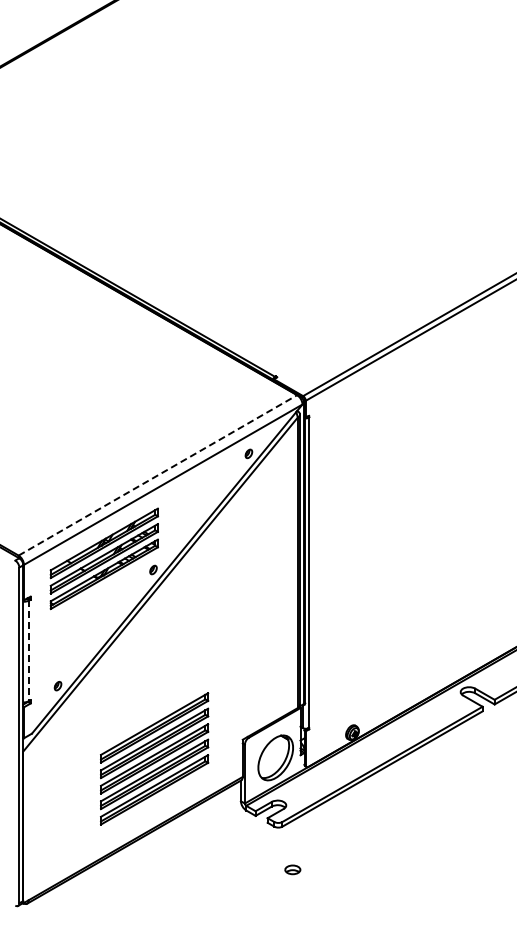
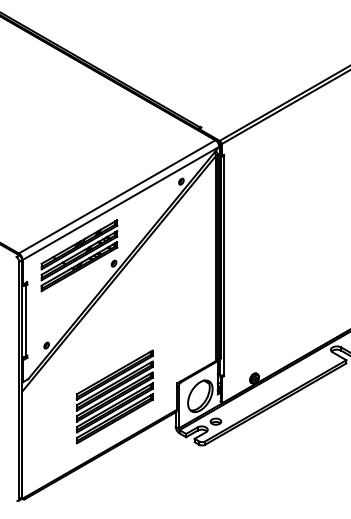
line: (157, 475) -> (116, 196), dashed -> solid
line: (29, 651) -> (26, 321), dashed -> solid
part: (292, 869) -> (215, 421), moved

